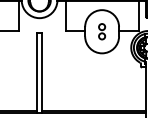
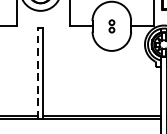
part: (102, 31) -> (112, 26), size x0.7
line: (37, 73) -> (38, 73), solid -> dashed

